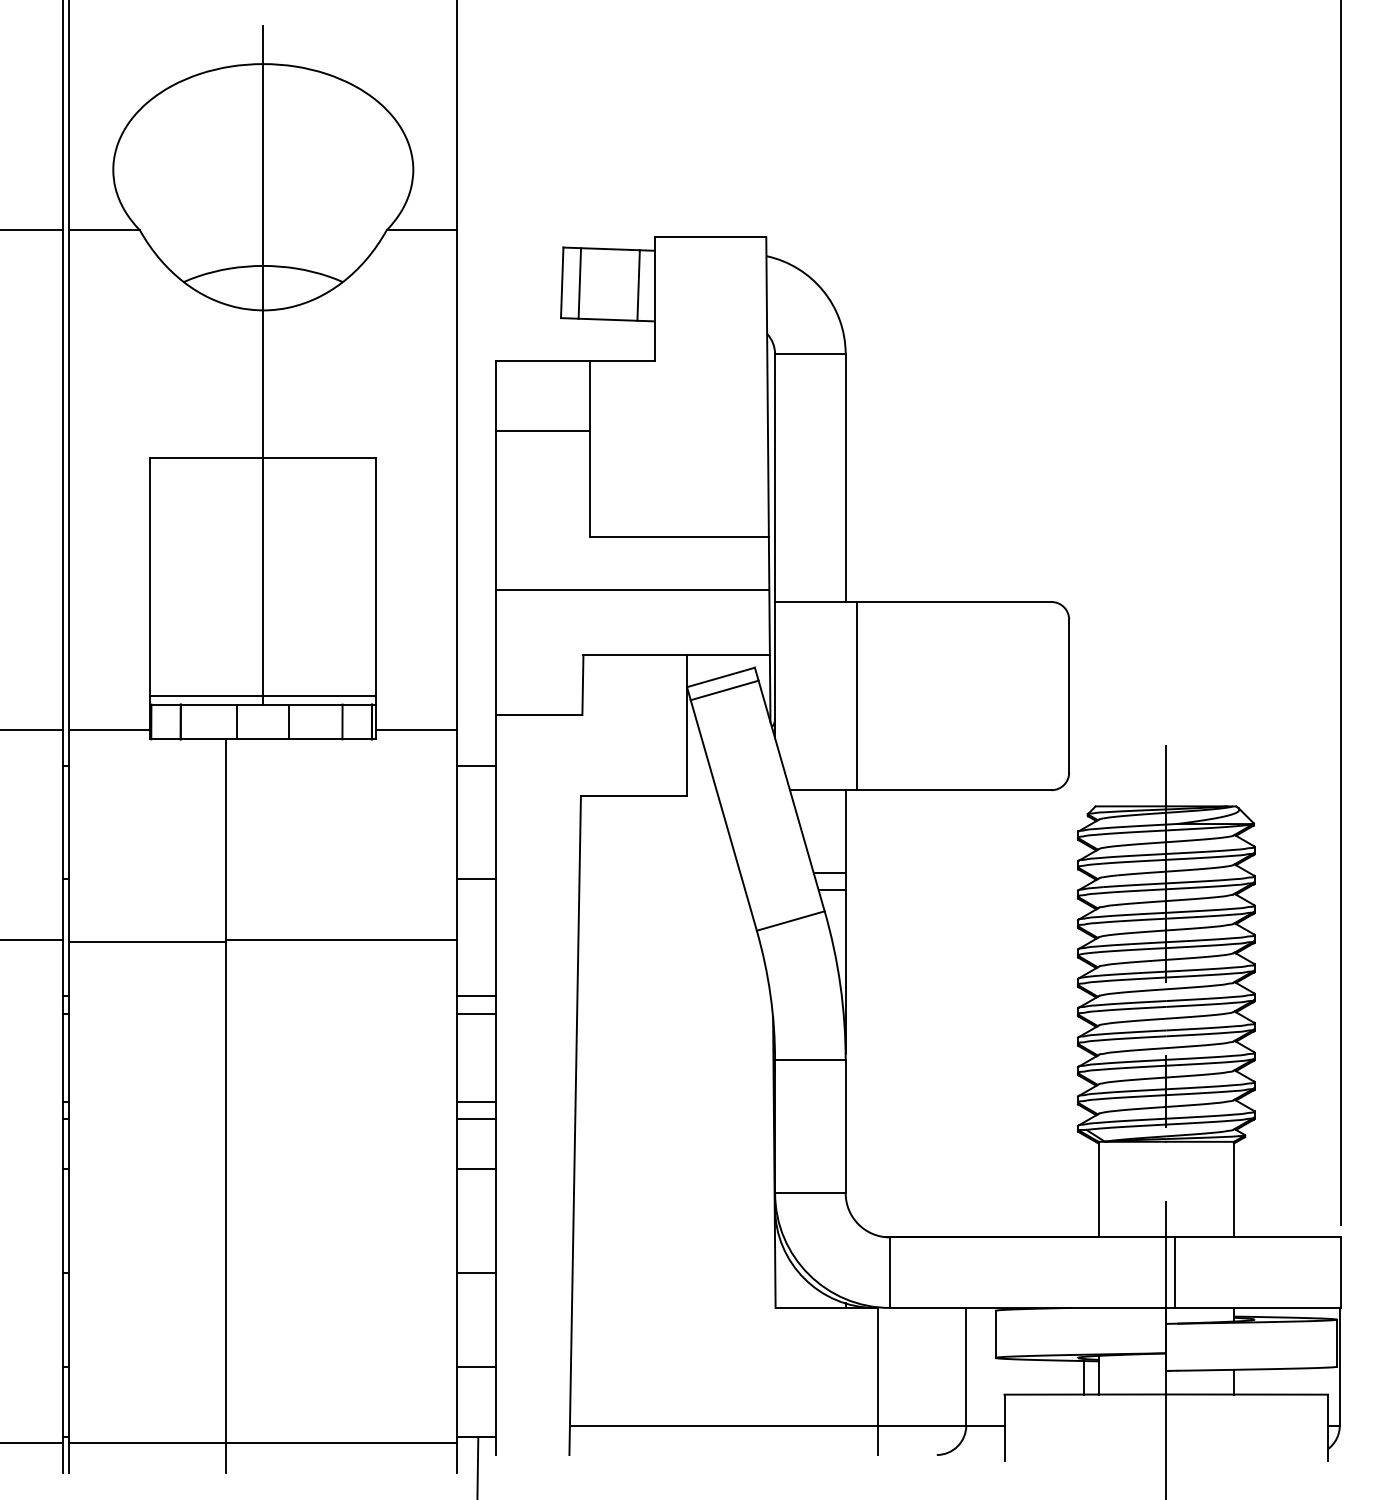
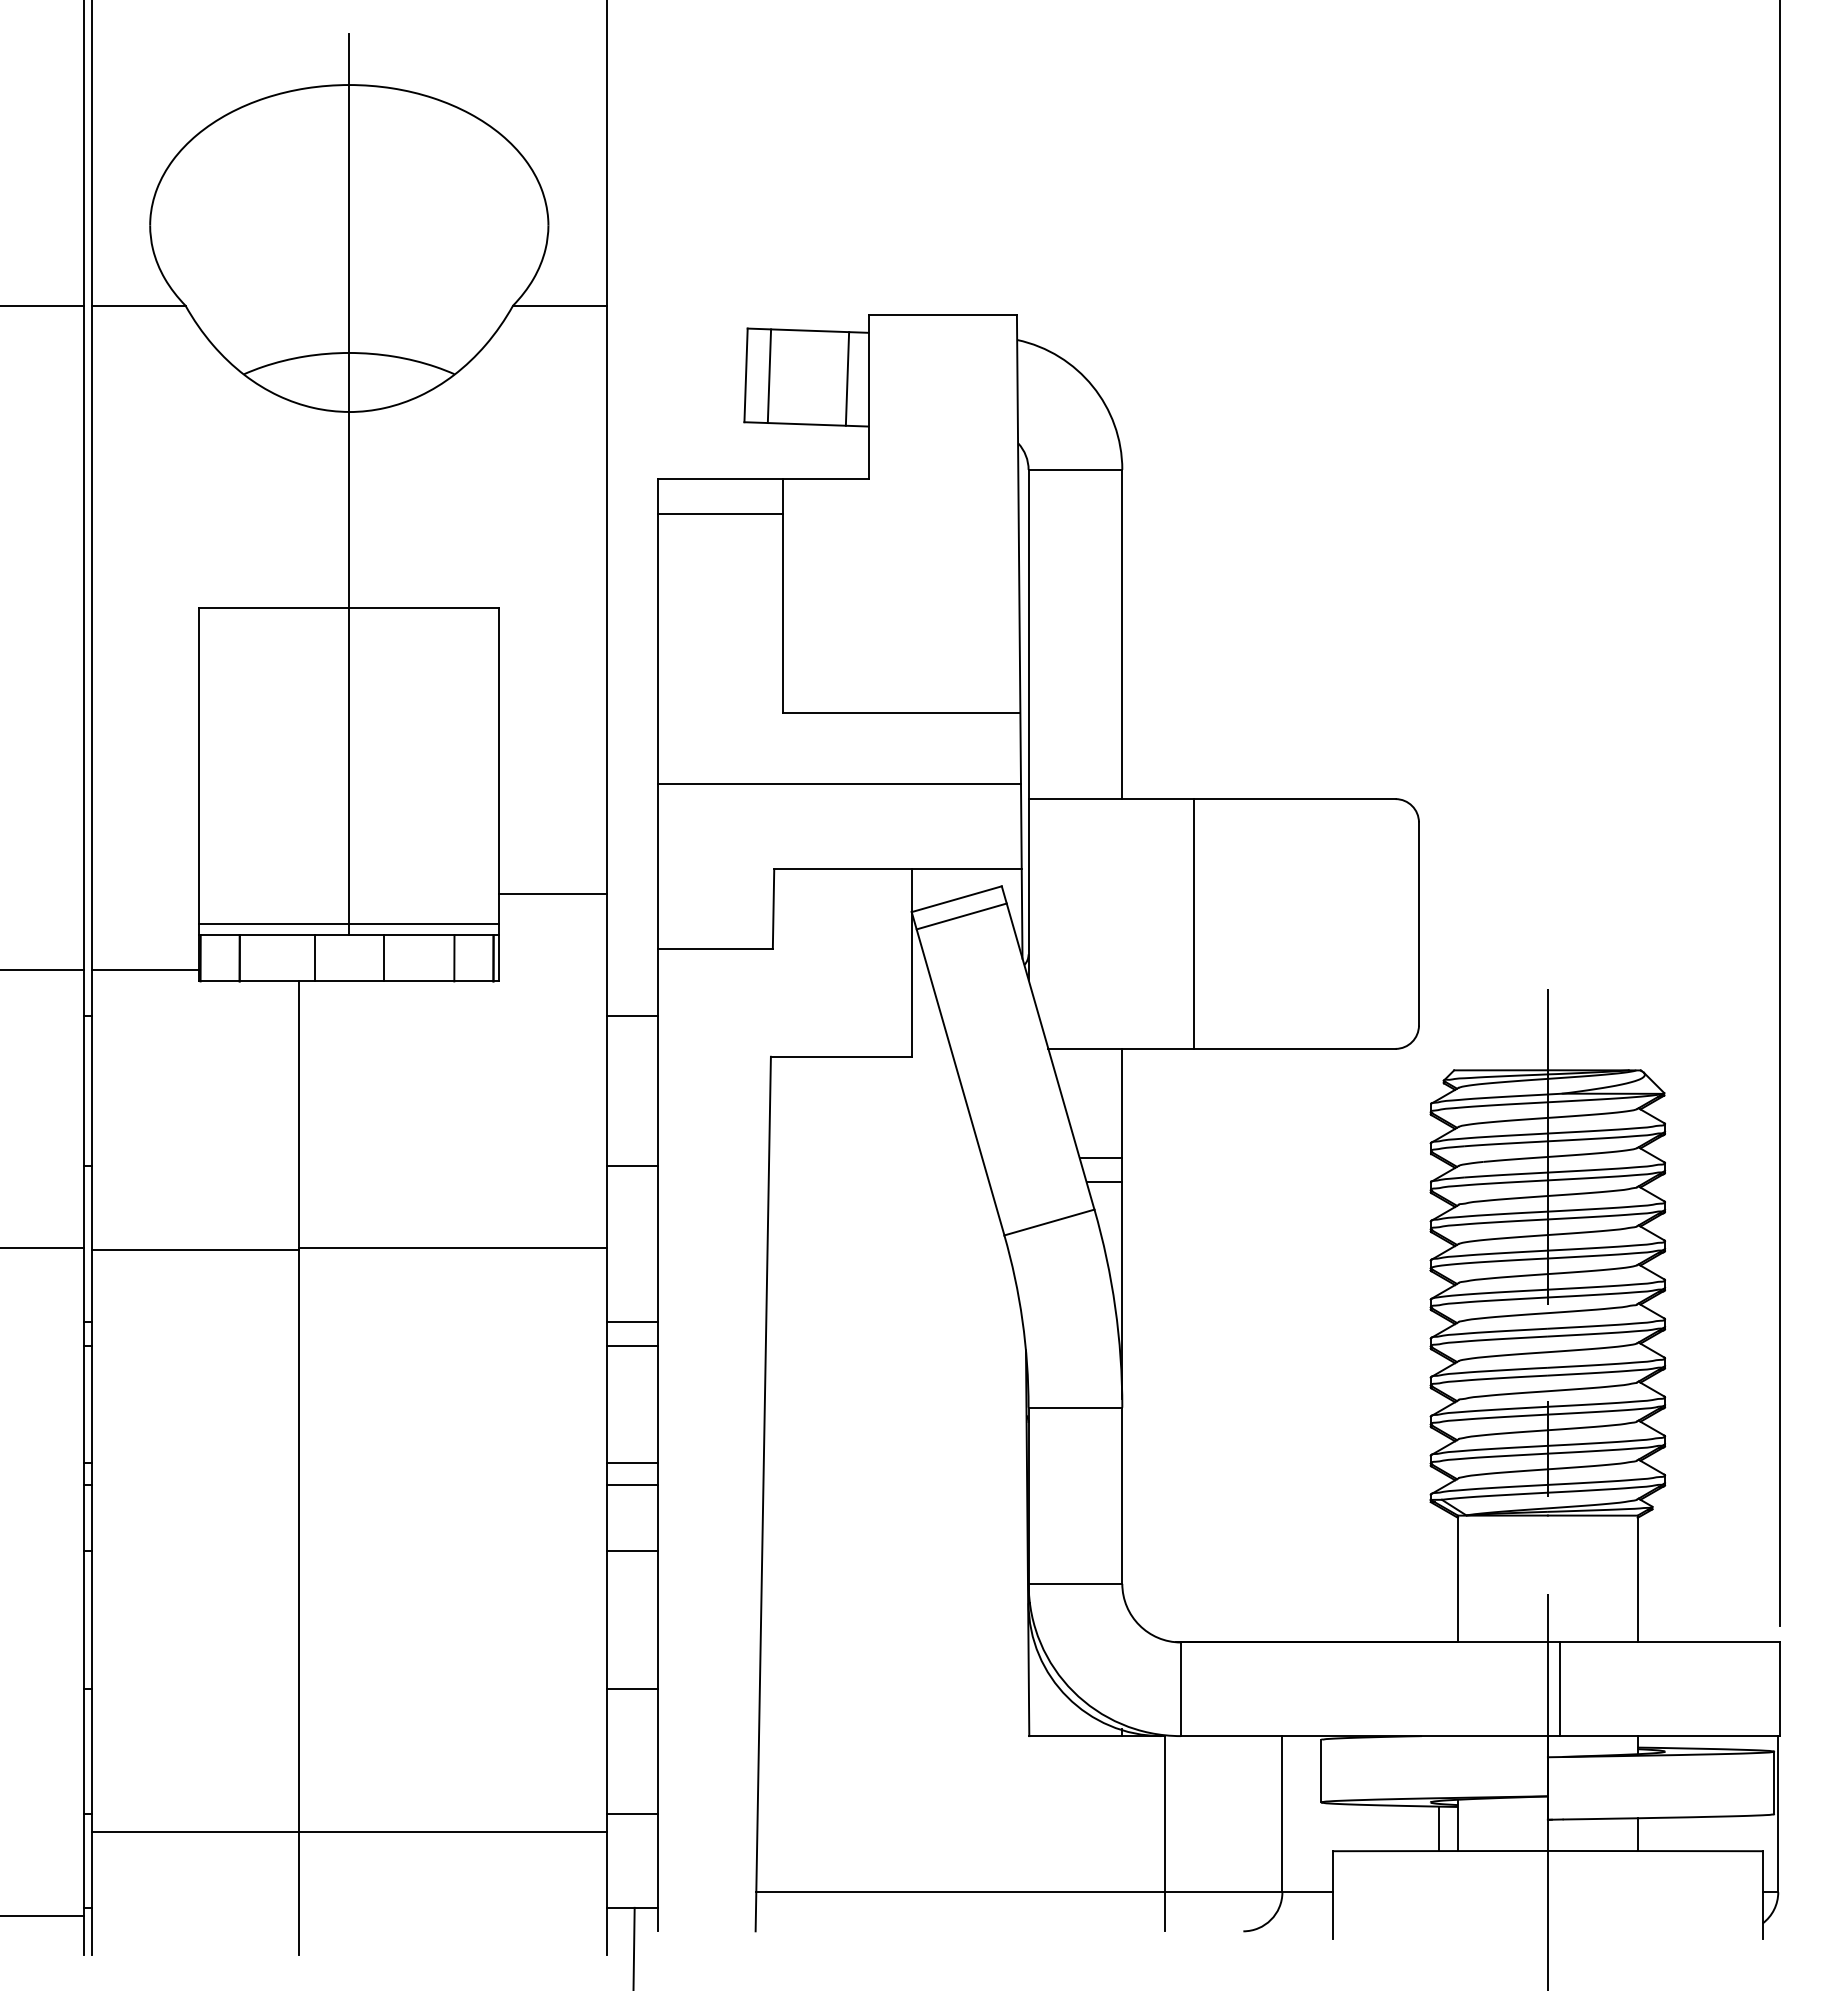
line: (542, 431) -> (719, 514), moved
line: (857, 696) -> (1193, 924), moved
line: (416, 730) -> (552, 893), moved
line: (263, 1443) -> (349, 1832), moved

